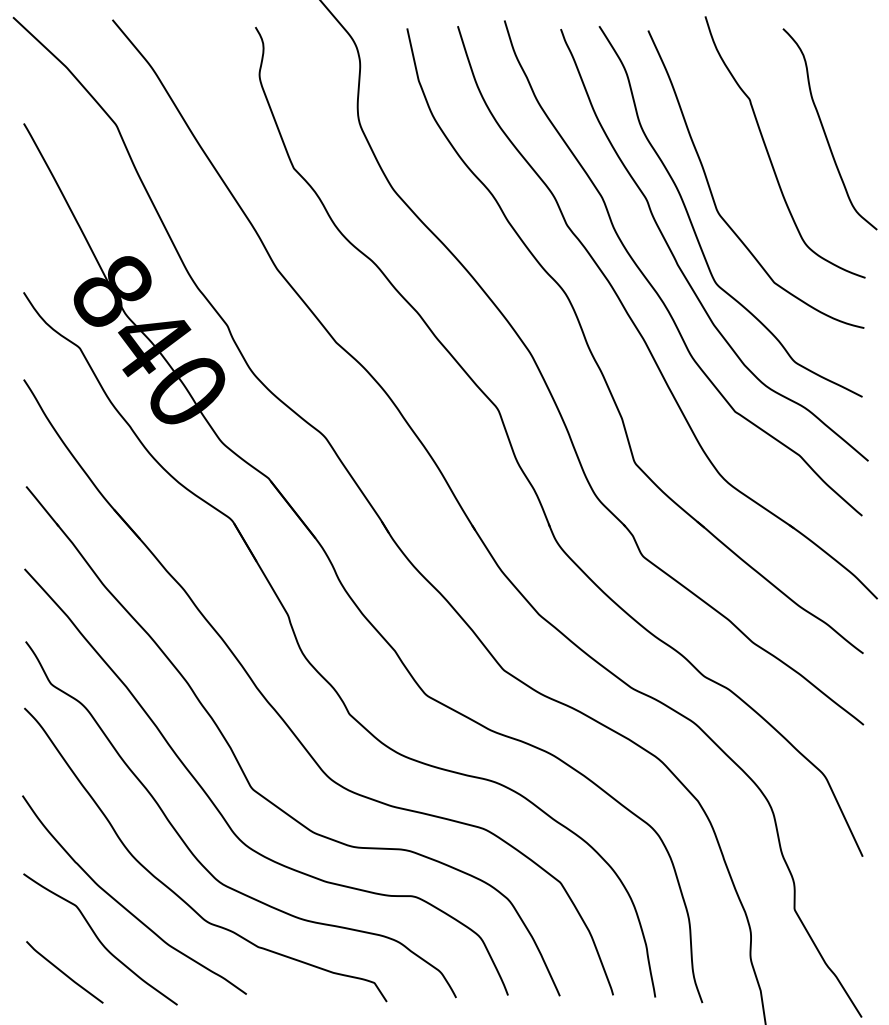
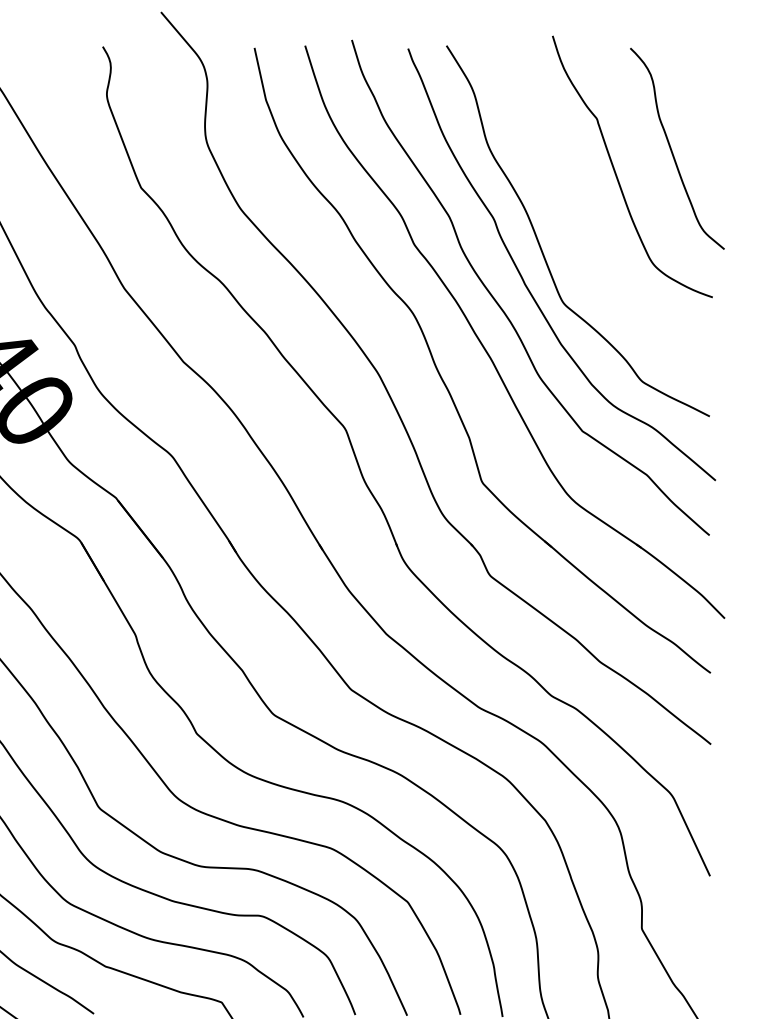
curve: (712, 193) -> (559, 213), removed

